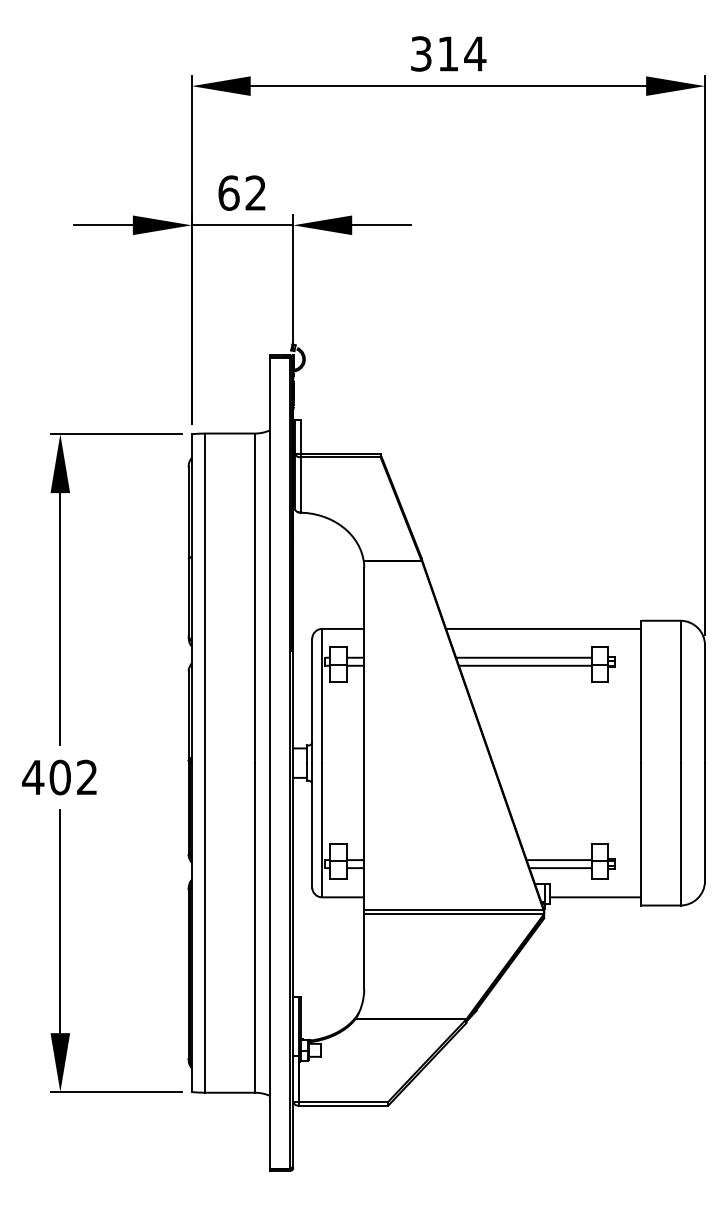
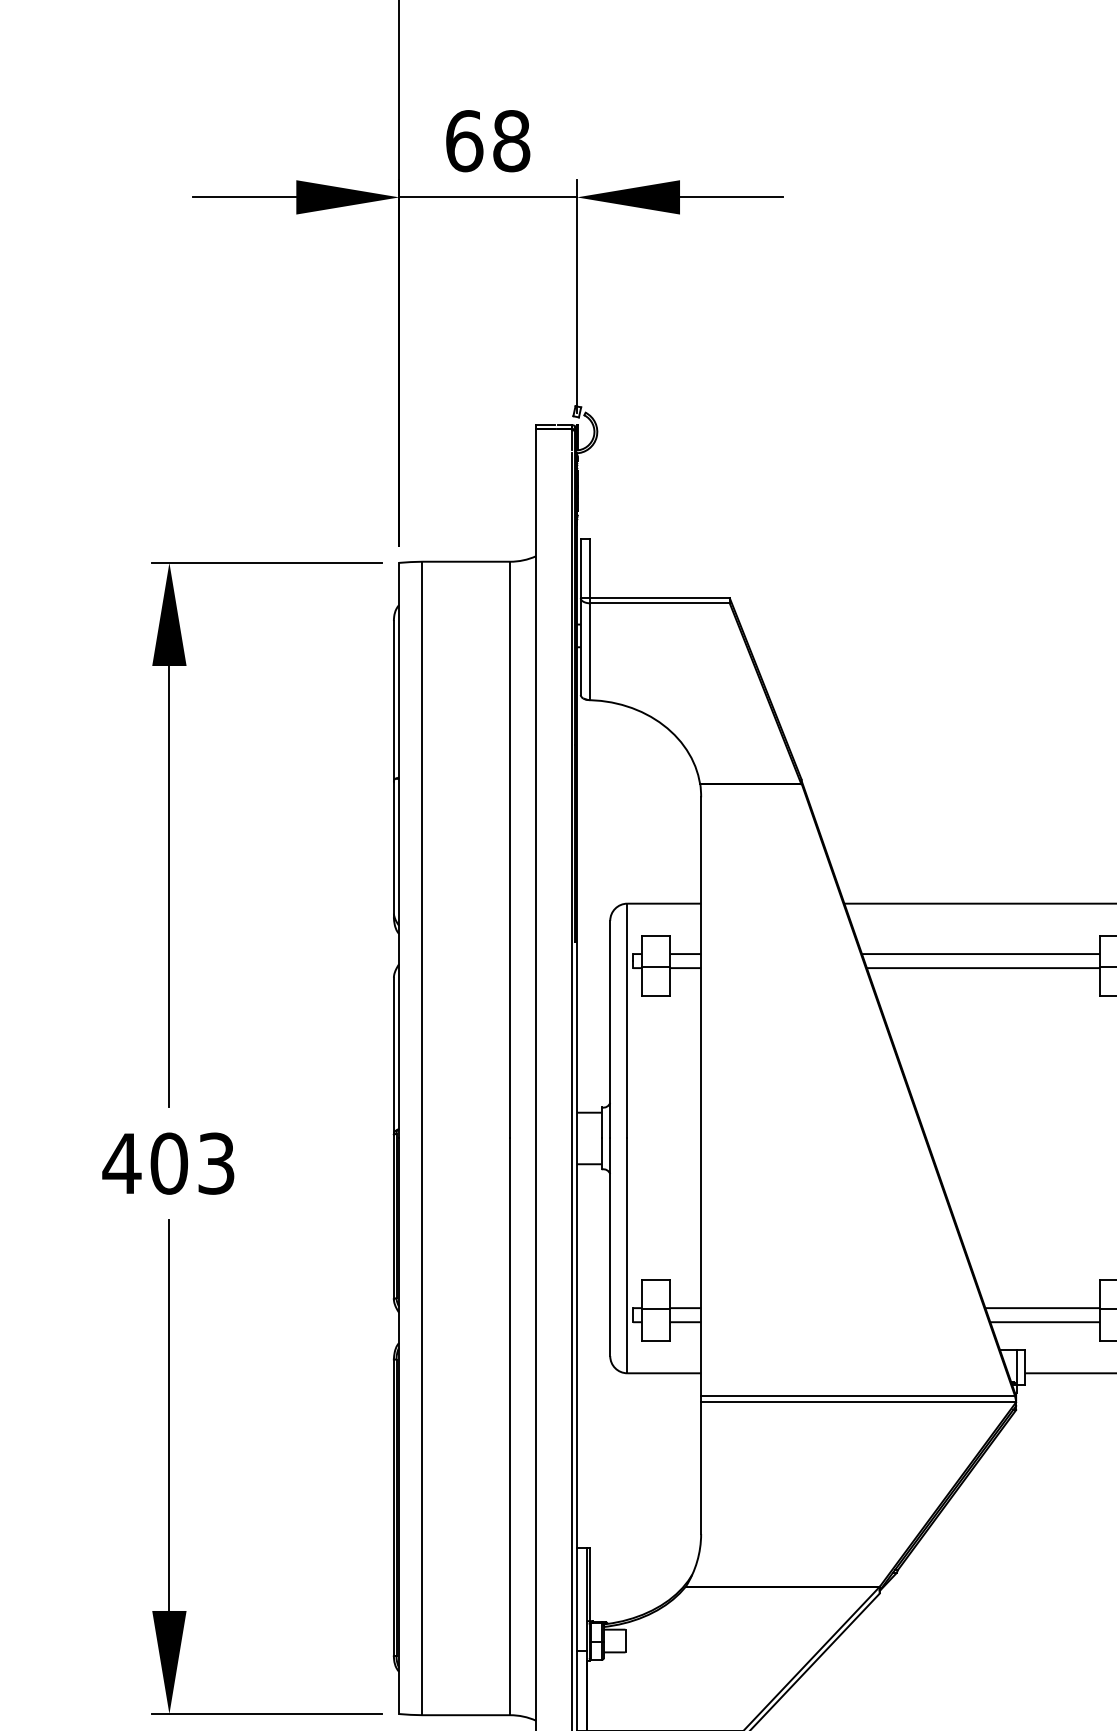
text: (255, 192) -> (510, 139), 62 -> 68
text: (87, 777) -> (216, 1163), 402 -> 403

